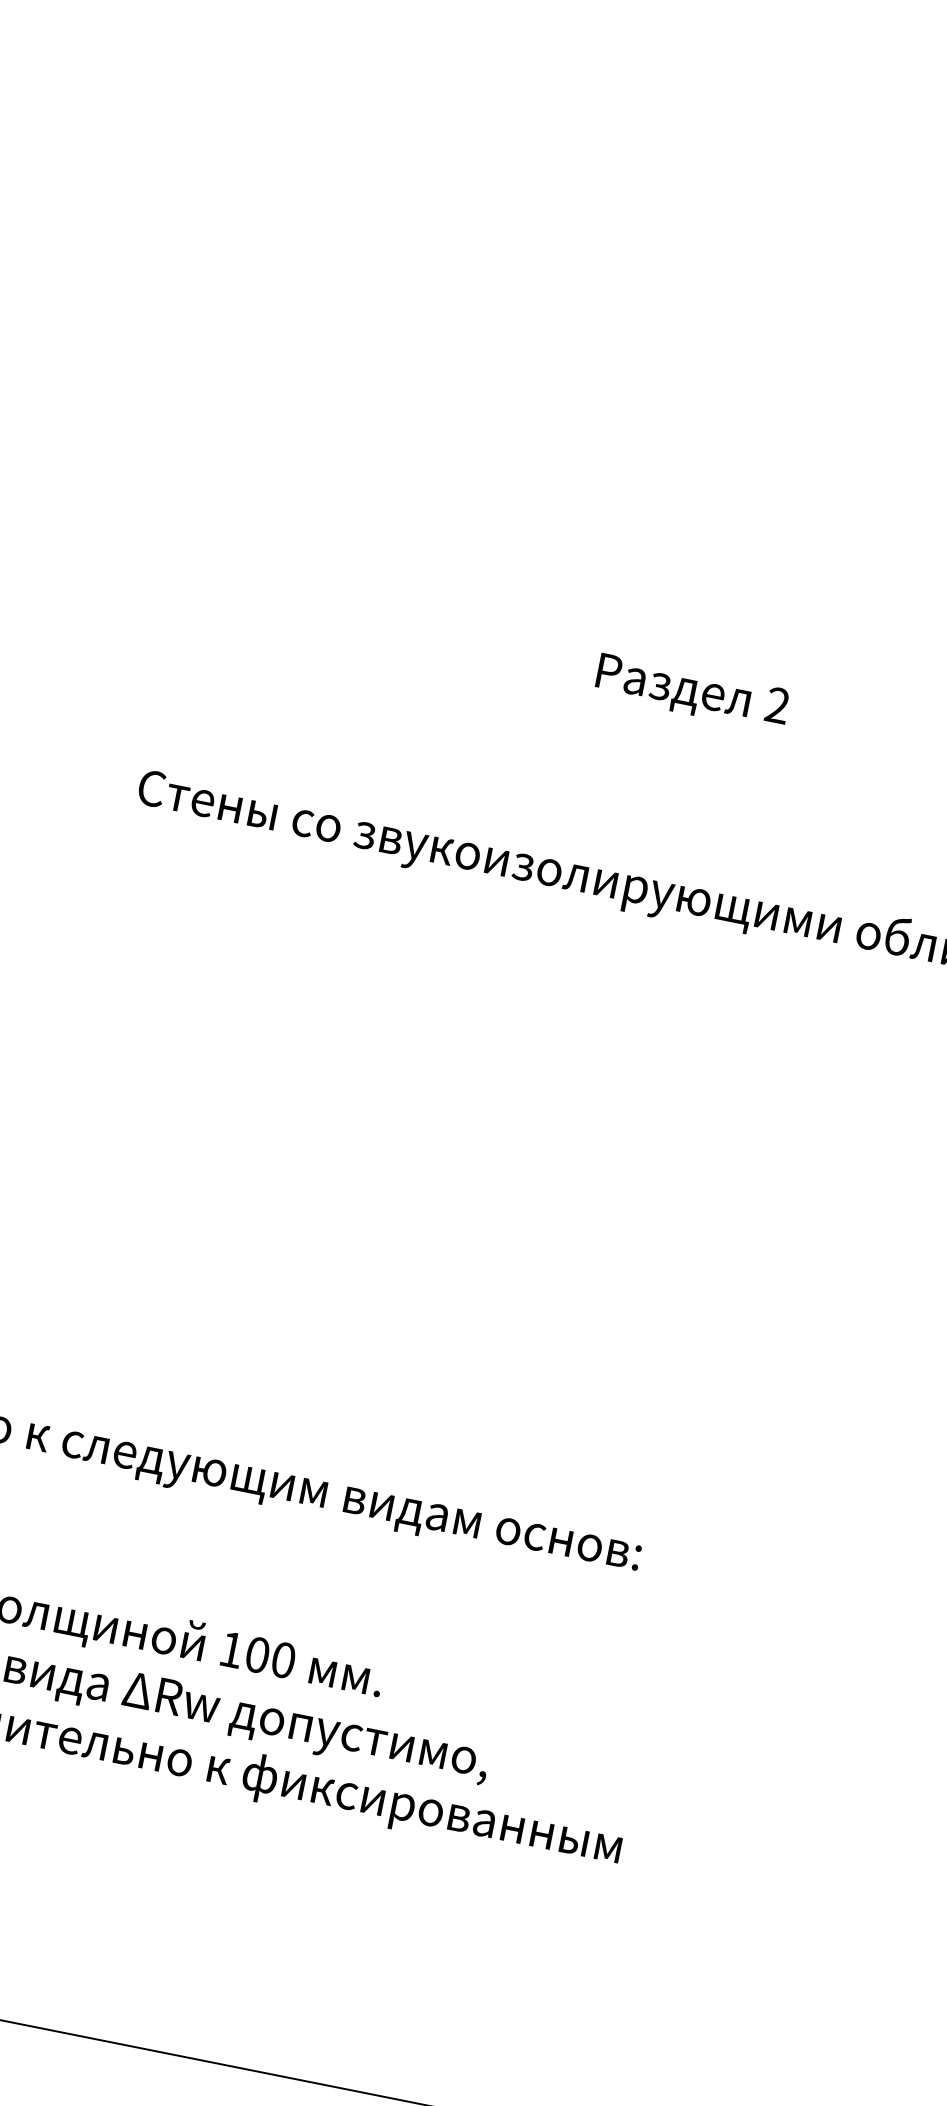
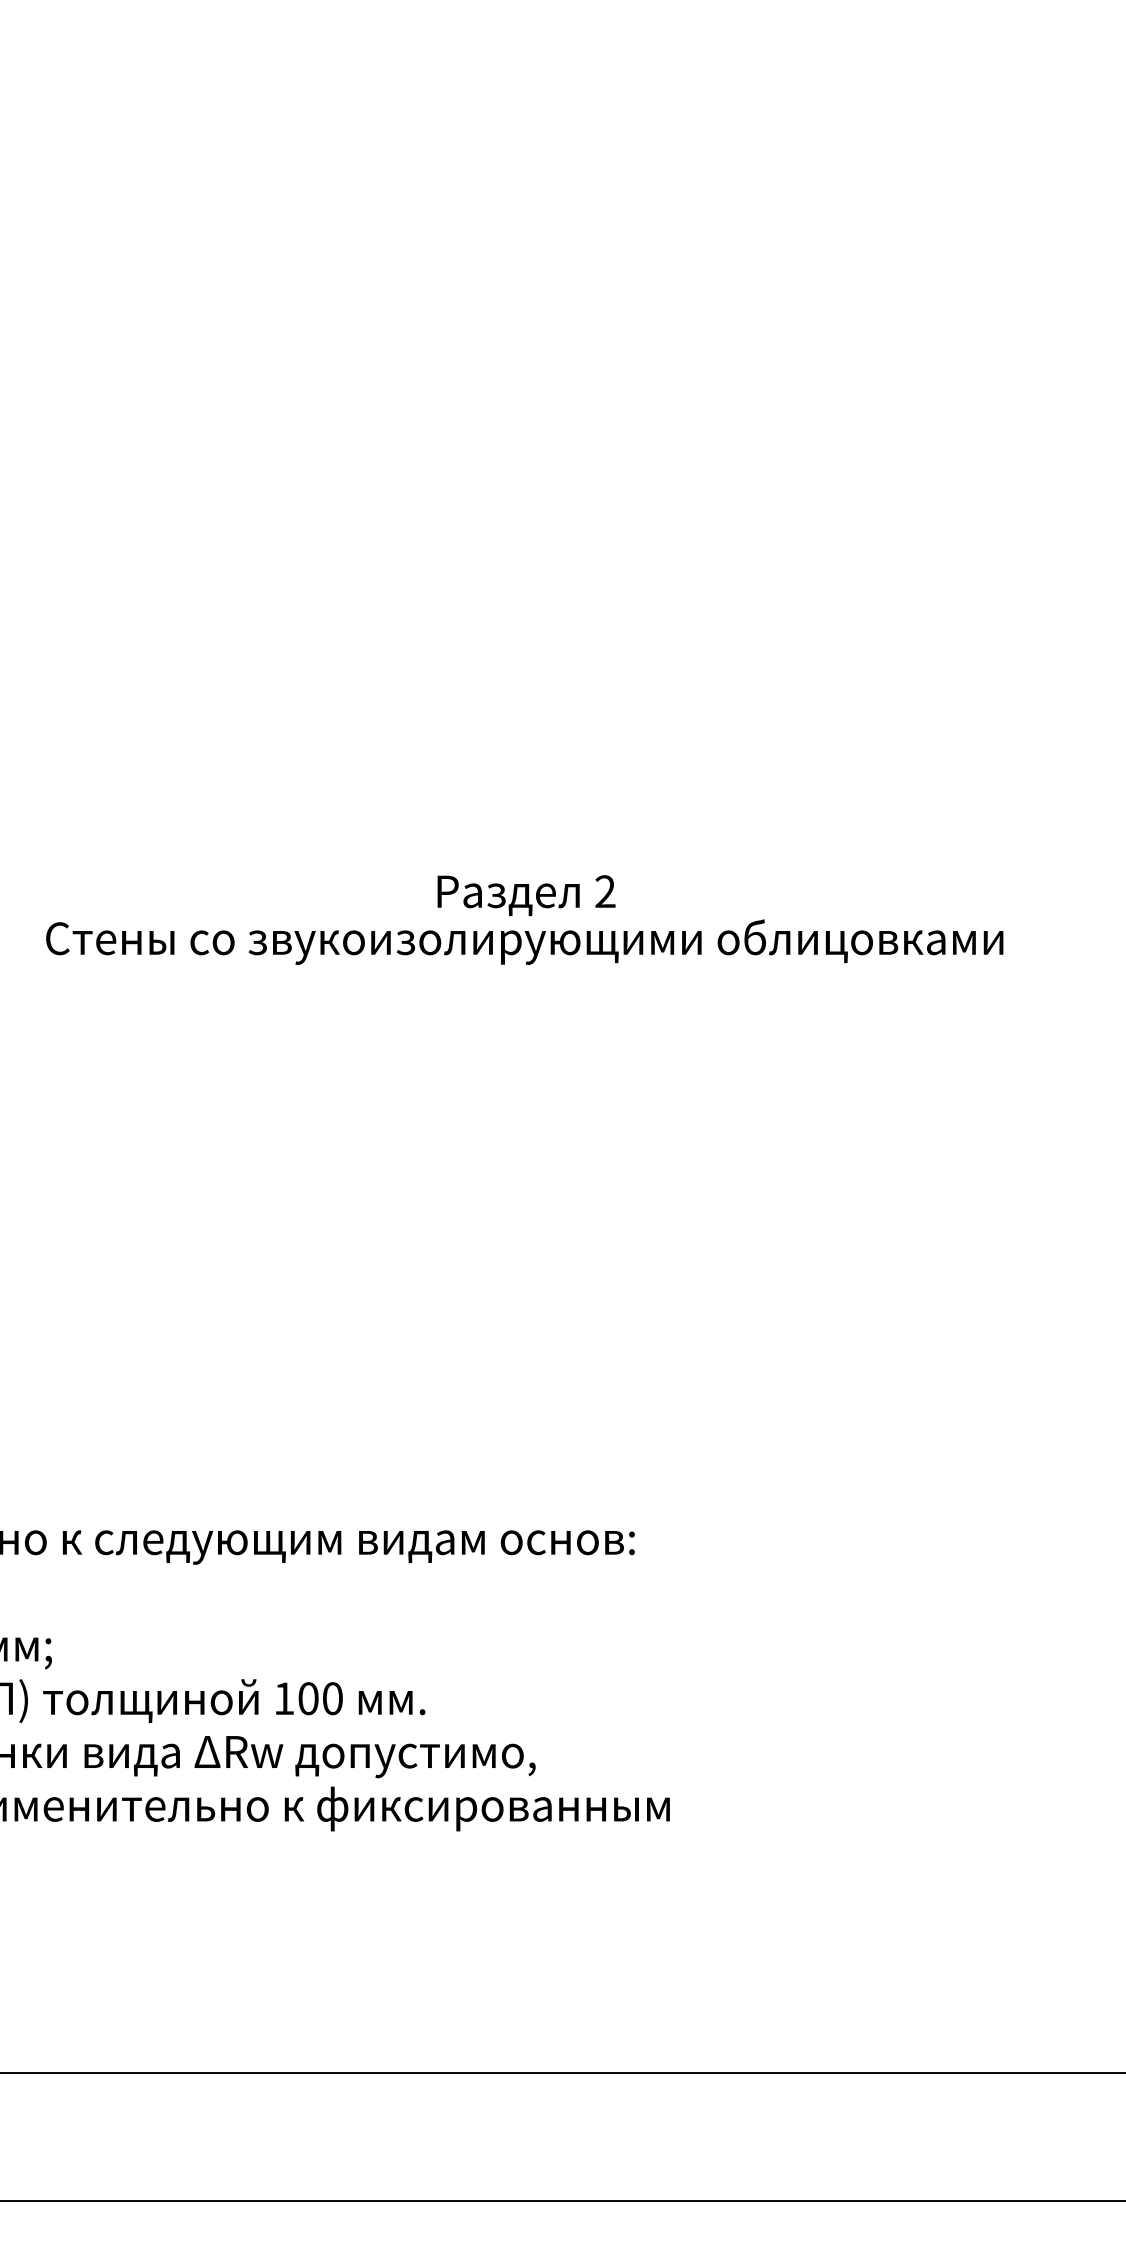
text: (692, 692) -> (526, 895), moved

